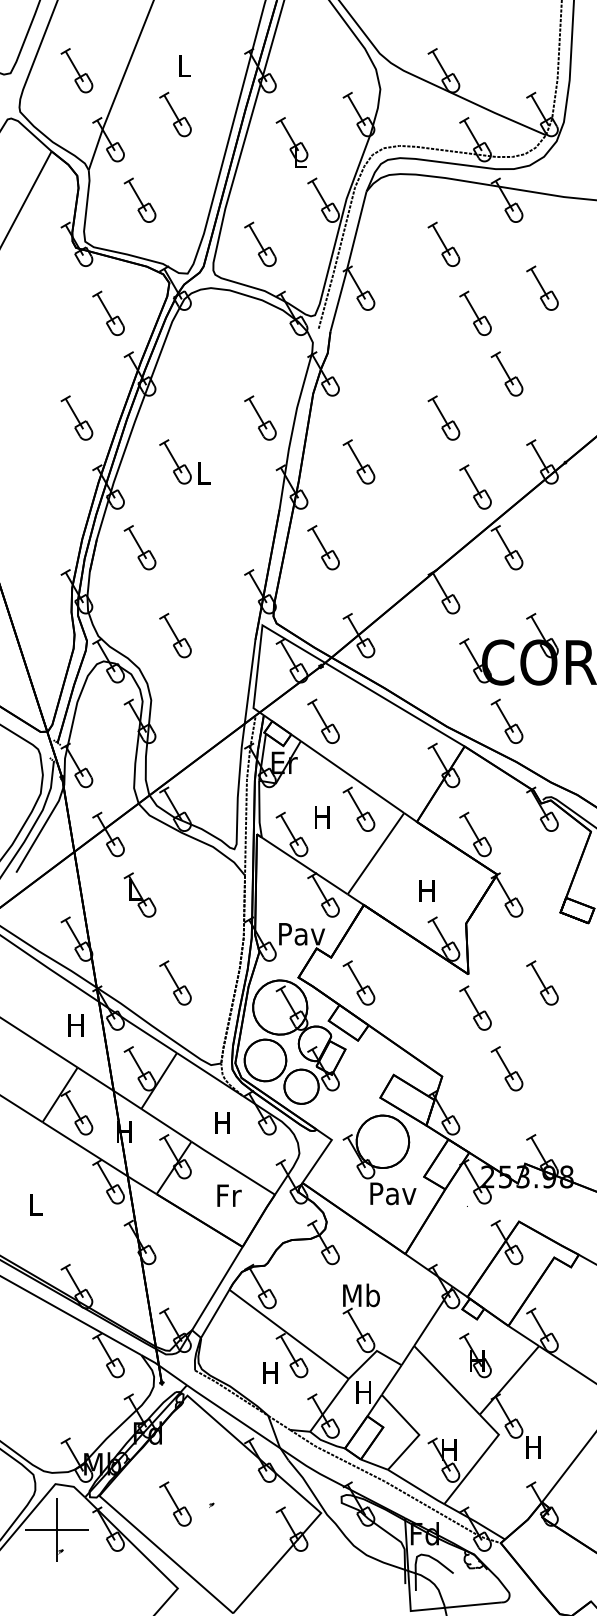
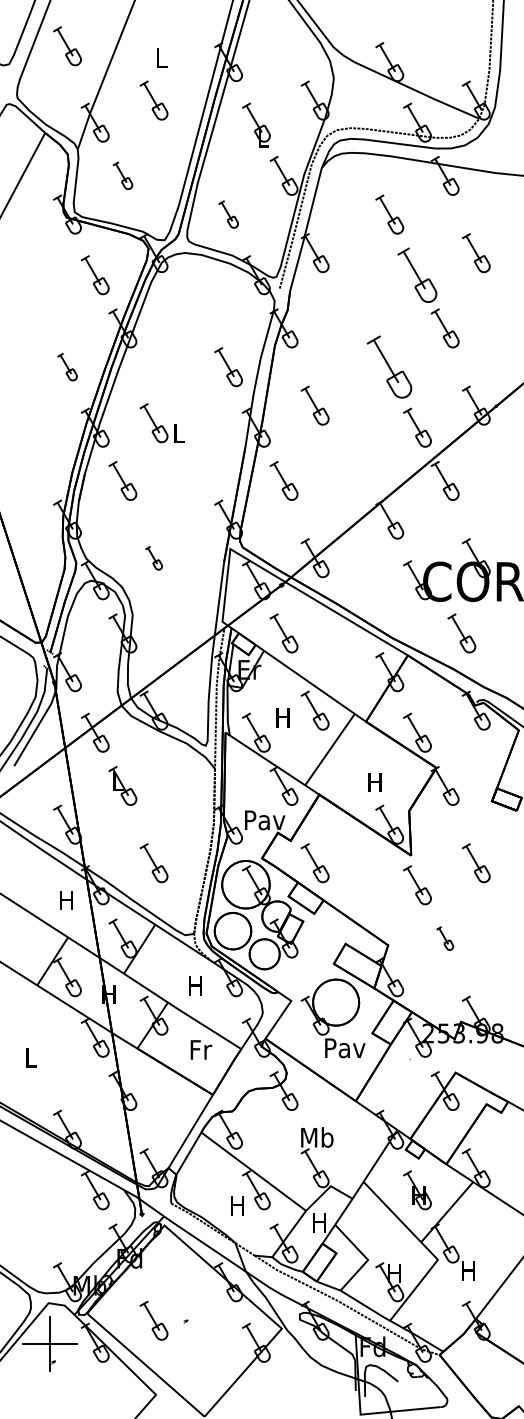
part: (76, 70) -> (67, 46), moved
part: (139, 199) -> (122, 175), size x0.7
part: (260, 243) -> (228, 213), size x0.7
part: (475, 312) -> (417, 274), size x1.4
part: (76, 417) -> (67, 366), size x0.7
part: (443, 417) -> (389, 366), size x1.6
part: (184, 461) -> (161, 422), moved
part: (175, 635) -> (153, 558), size x0.6
part: (506, 720) -> (461, 632), moved
part: (506, 1068) -> (444, 938), size x0.6

